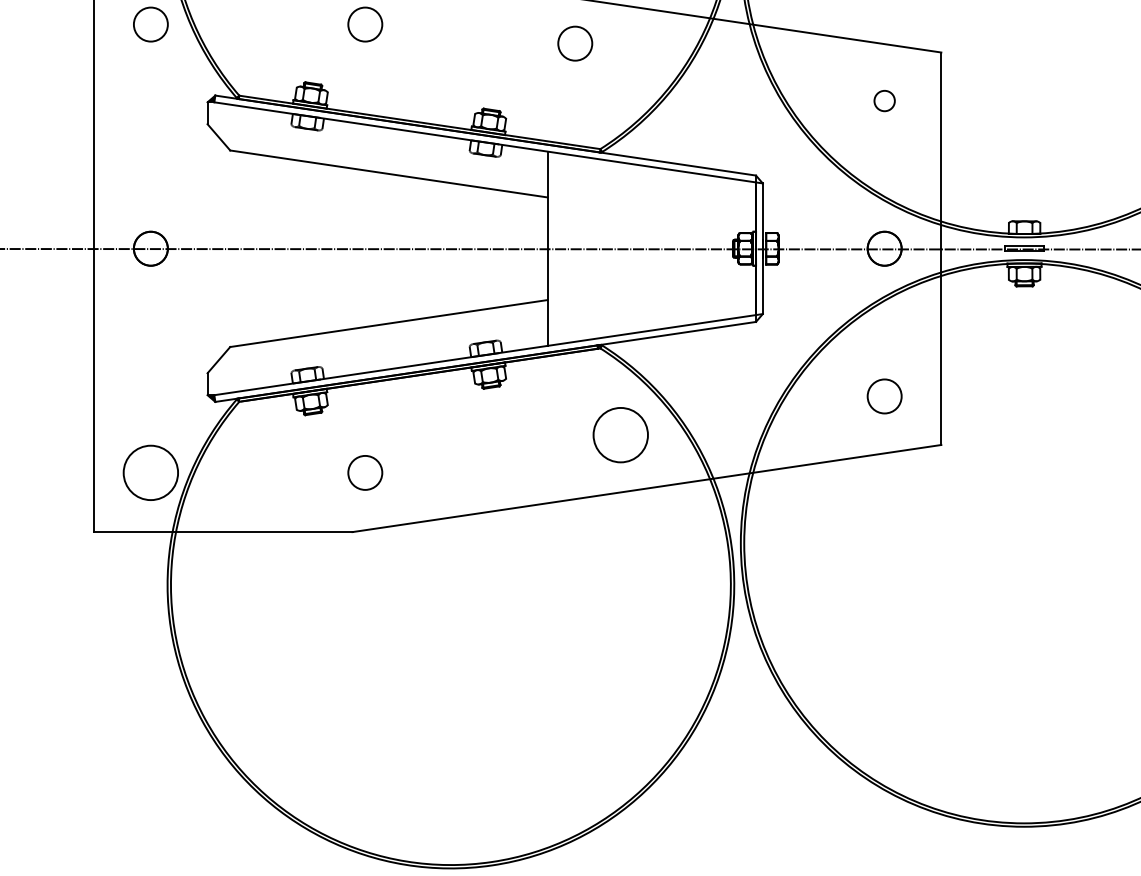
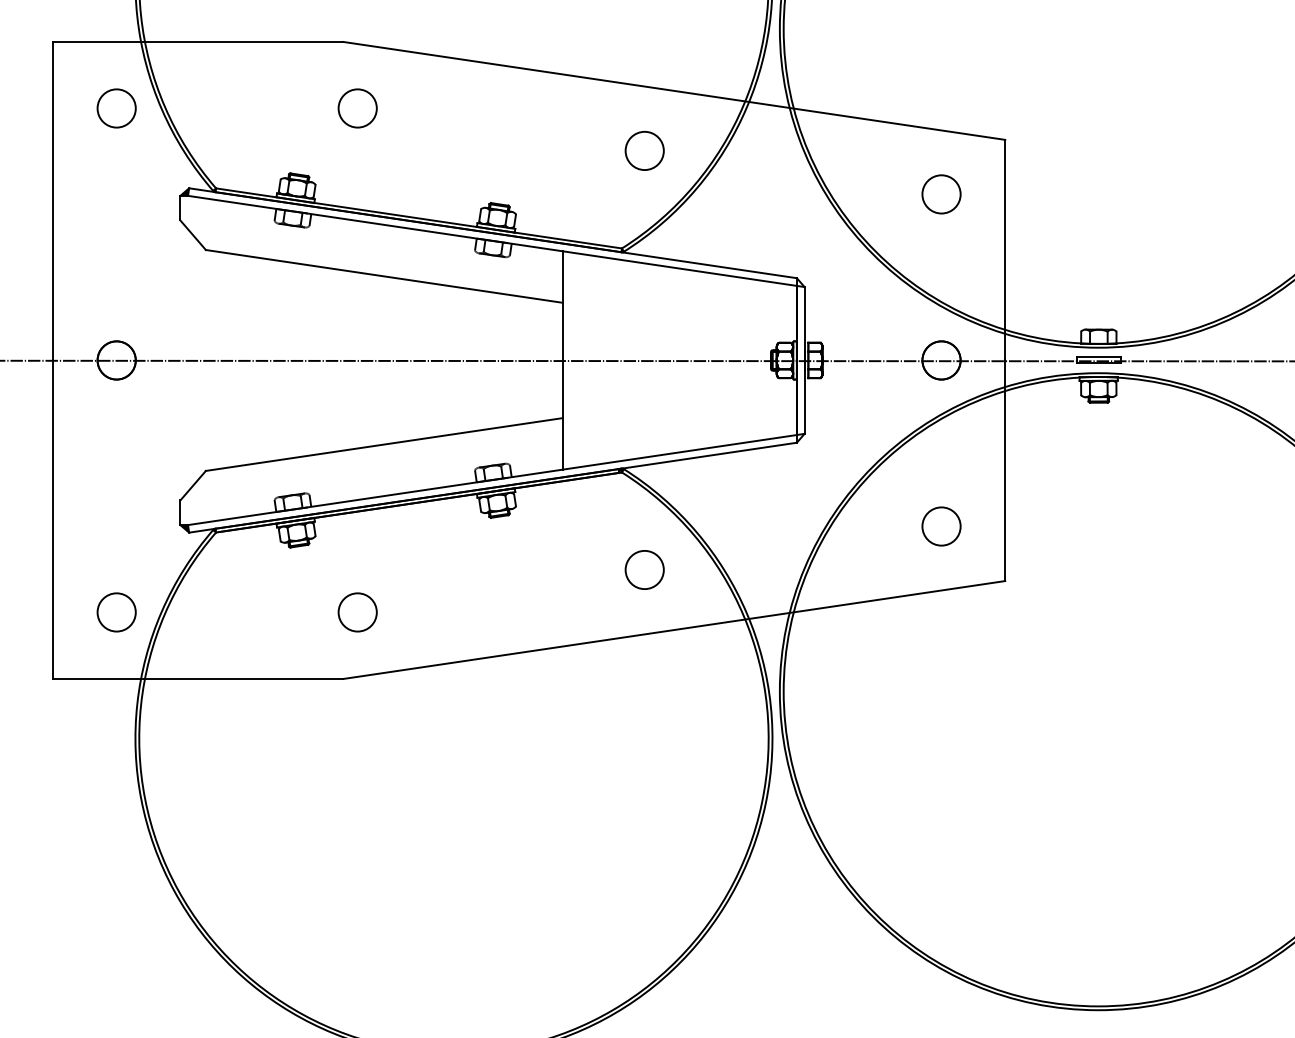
circle: (575, 43) -> (644, 150), moved
circle: (884, 101) -> (941, 194), size x1.67
circle: (620, 434) -> (644, 569), size x0.62
circle: (150, 472) -> (116, 612), size x0.62

